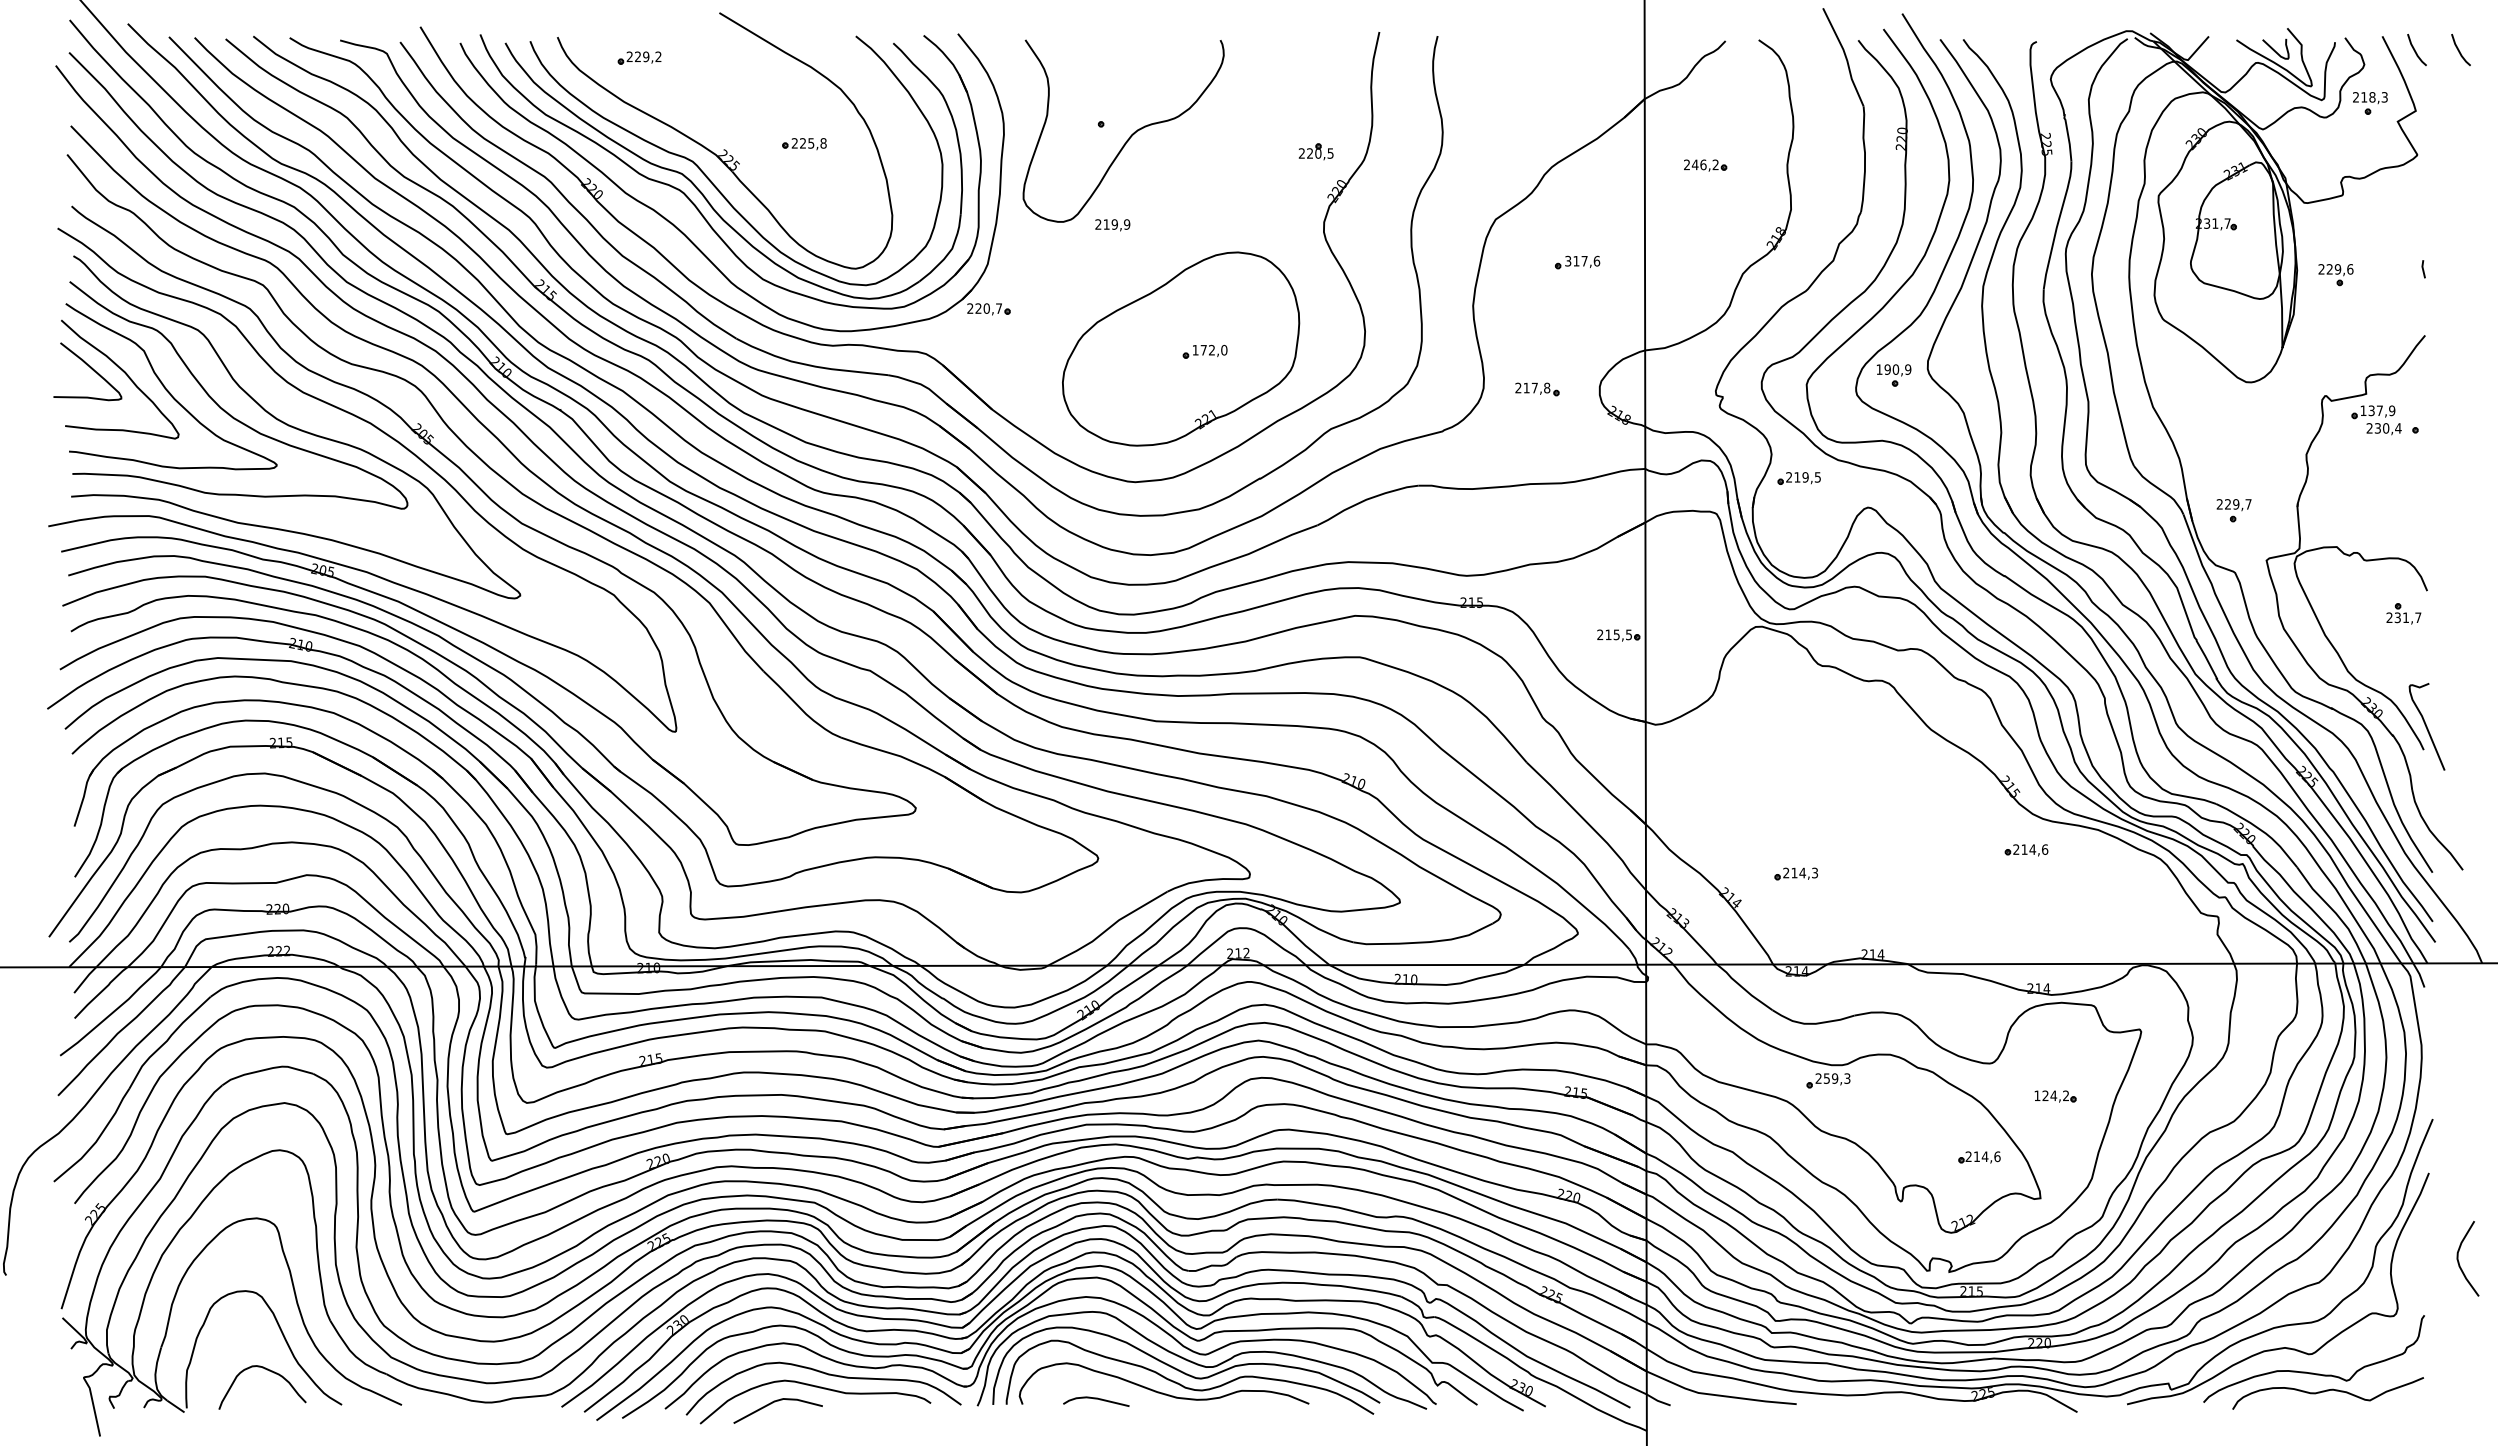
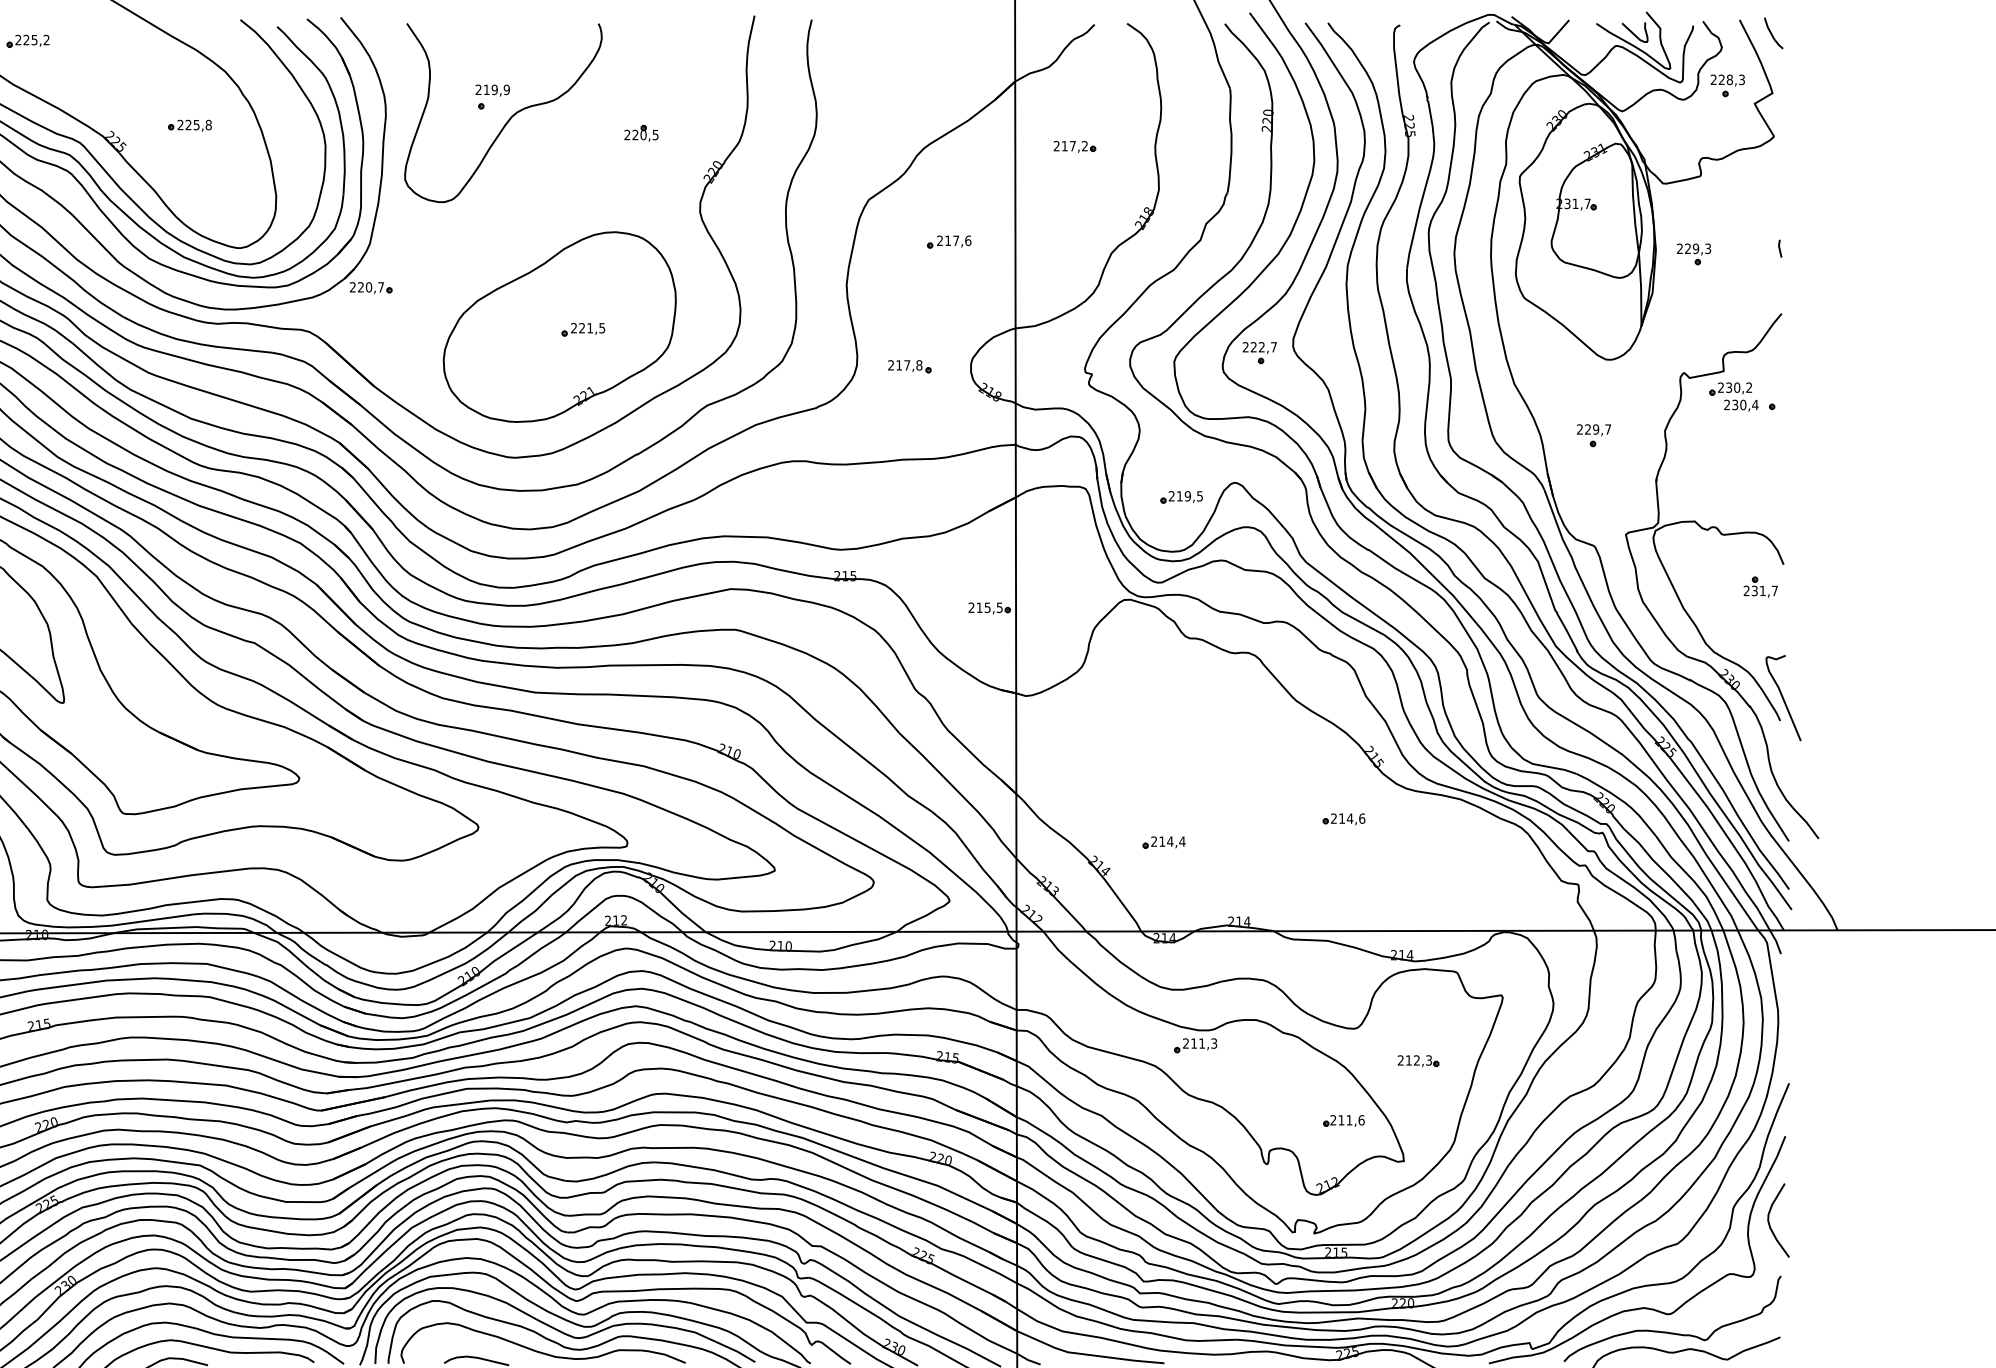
line: (2459, 49) -> (1815, 32), removed
text: (646, 56) -> (34, 39), 229,2 -> 225,2
text: (2363, 97) -> (1721, 80), 218,3 -> 228,3
part: (1315, 151) -> (640, 133), moved
text: (1698, 164) -> (1067, 145), 246,2 -> 217,2
text: (1112, 225) -> (492, 90), moved
text: (1568, 261) -> (940, 241), 317,6 -> 217,6
text: (2350, 269) -> (1708, 248), 229,6 -> 229,3
text: (1209, 349) -> (587, 327), 172,0 -> 221,5
text: (1893, 369) -> (1259, 347), 190,9 -> 222,7
text: (2377, 410) -> (1734, 387), 137,9 -> 230,2
part: (1798, 478) -> (1180, 497), moved
part: (2233, 510) -> (1593, 435), moved
part: (2026, 850) -> (1343, 819), moved
text: (1814, 872) -> (1181, 841), 214,3 -> 214,4
text: (1830, 1078) -> (1197, 1043), 259,3 -> 211,3
text: (2051, 1095) -> (1414, 1060), 124,2 -> 212,3
text: (1984, 1156) -> (1348, 1120), 214,6 -> 211,6
curve: (2459, 1261) -> (1770, 1223), moved

